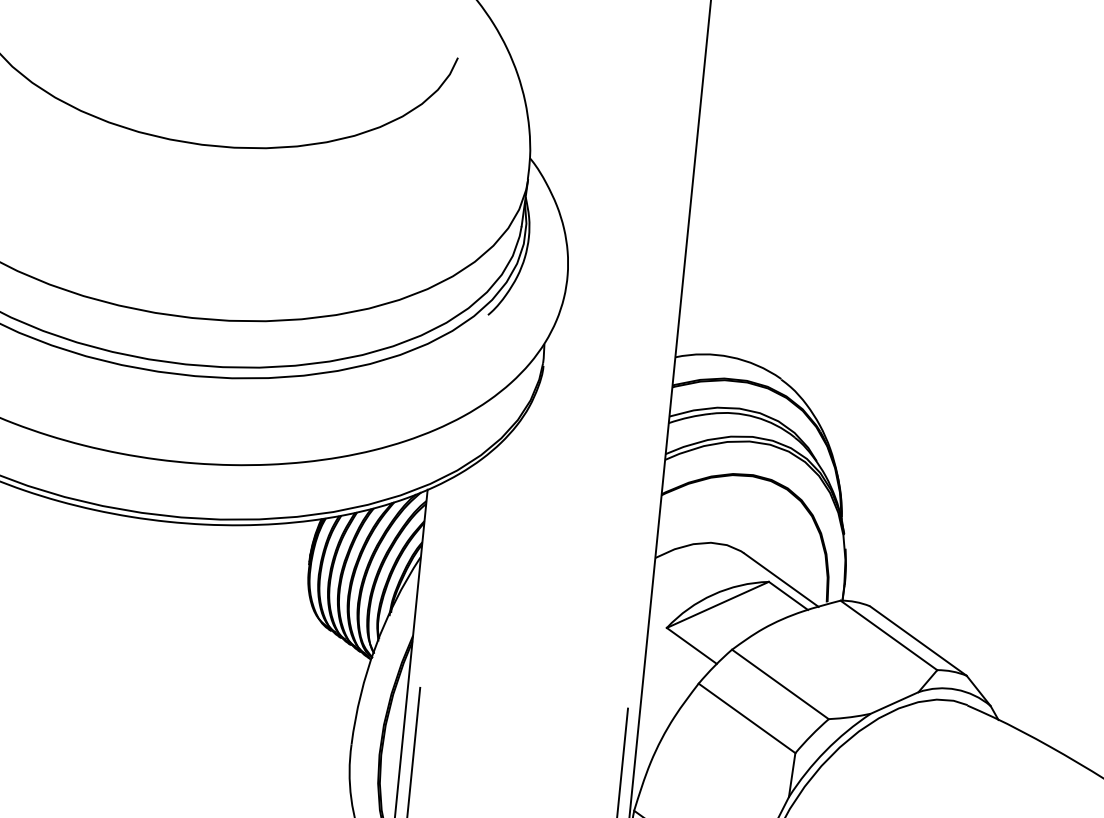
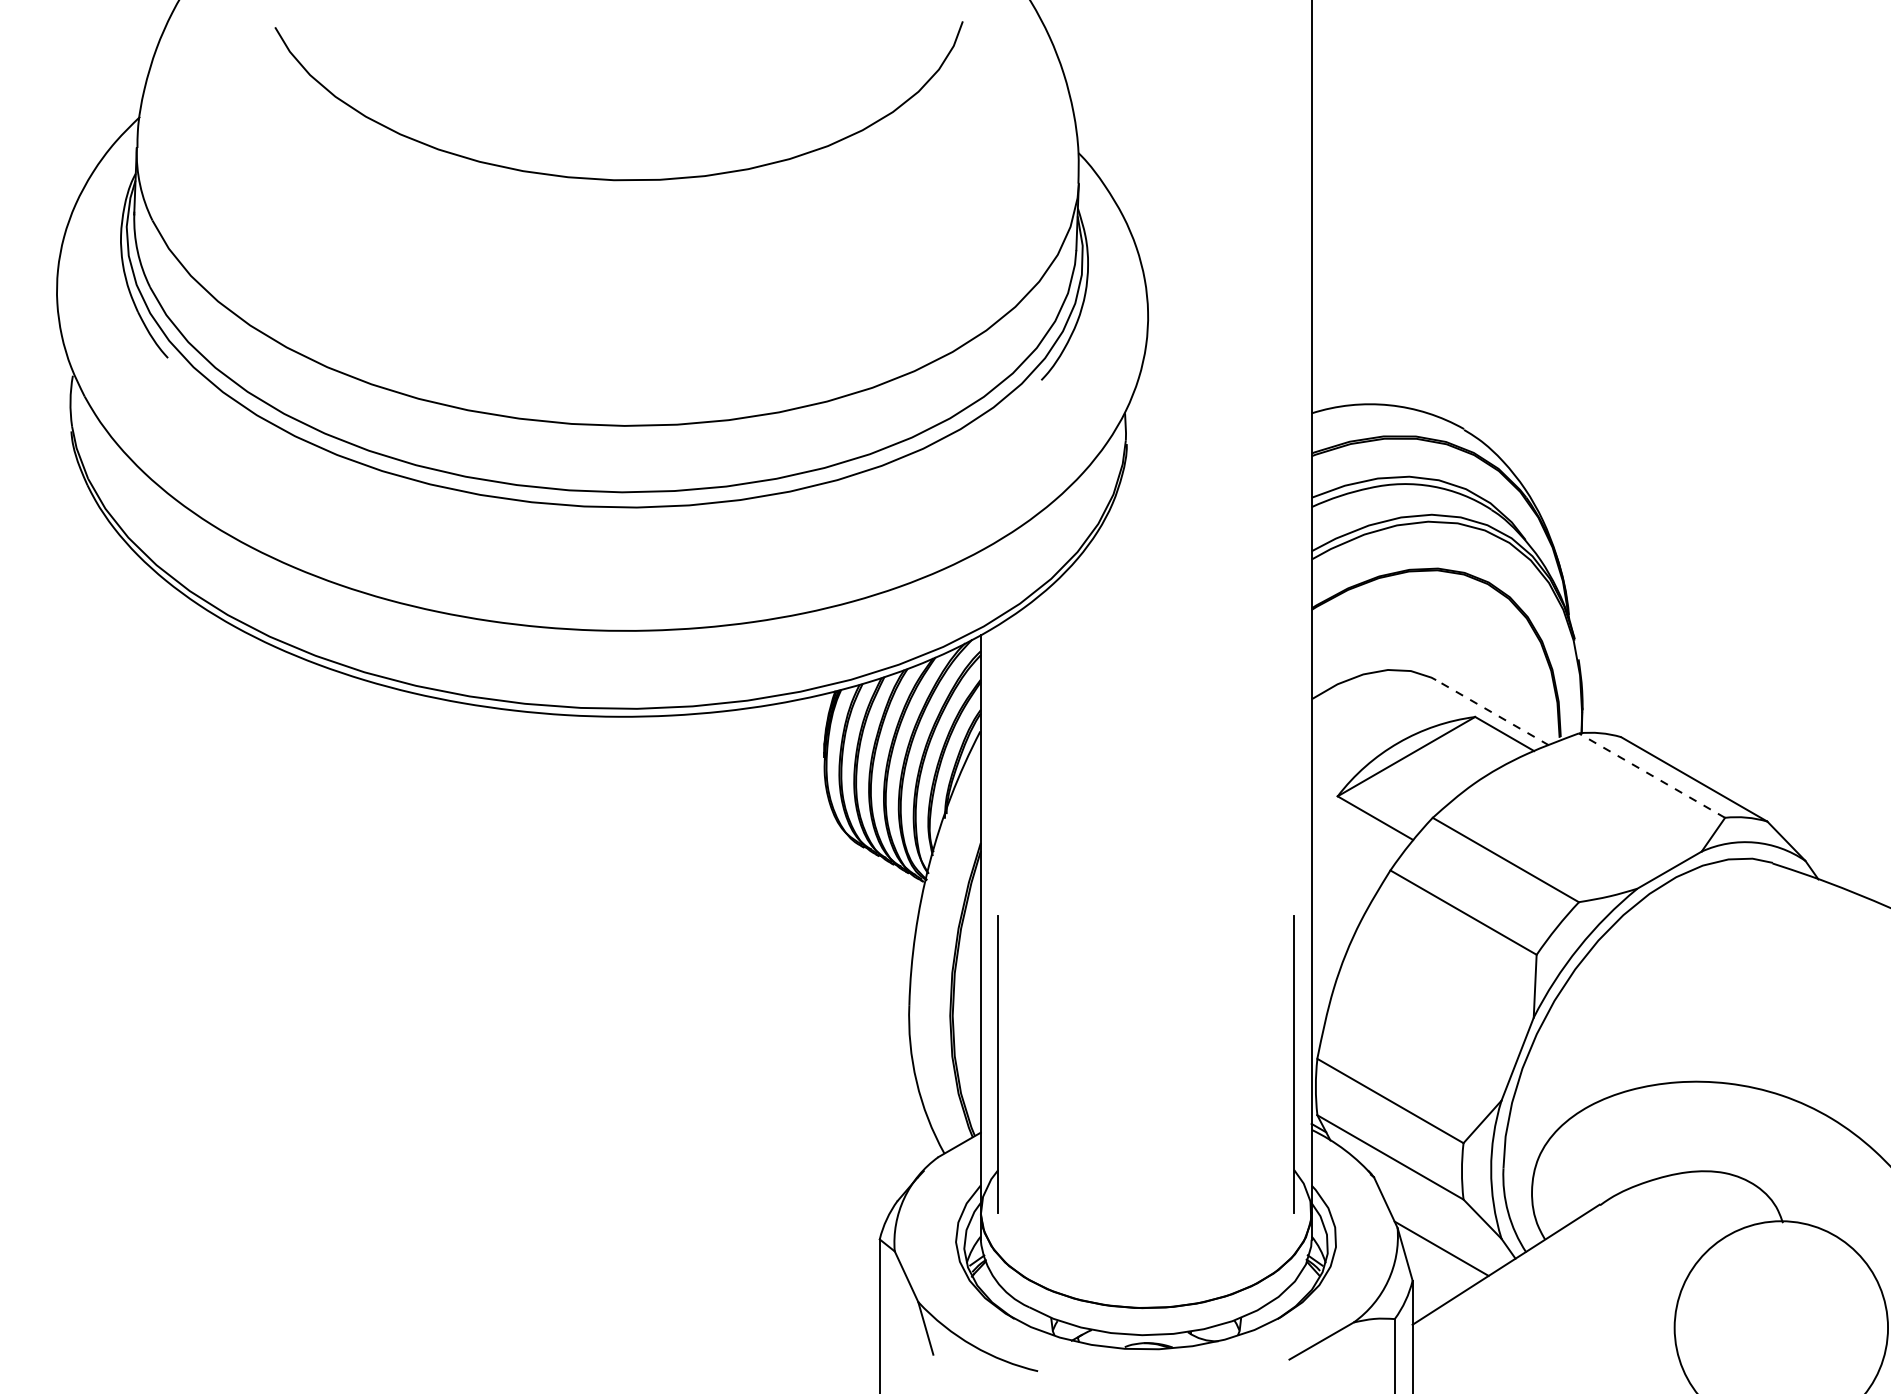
line: (781, 579) -> (1492, 712), solid -> dashed
line: (888, 635) -> (1651, 775), solid -> dashed

